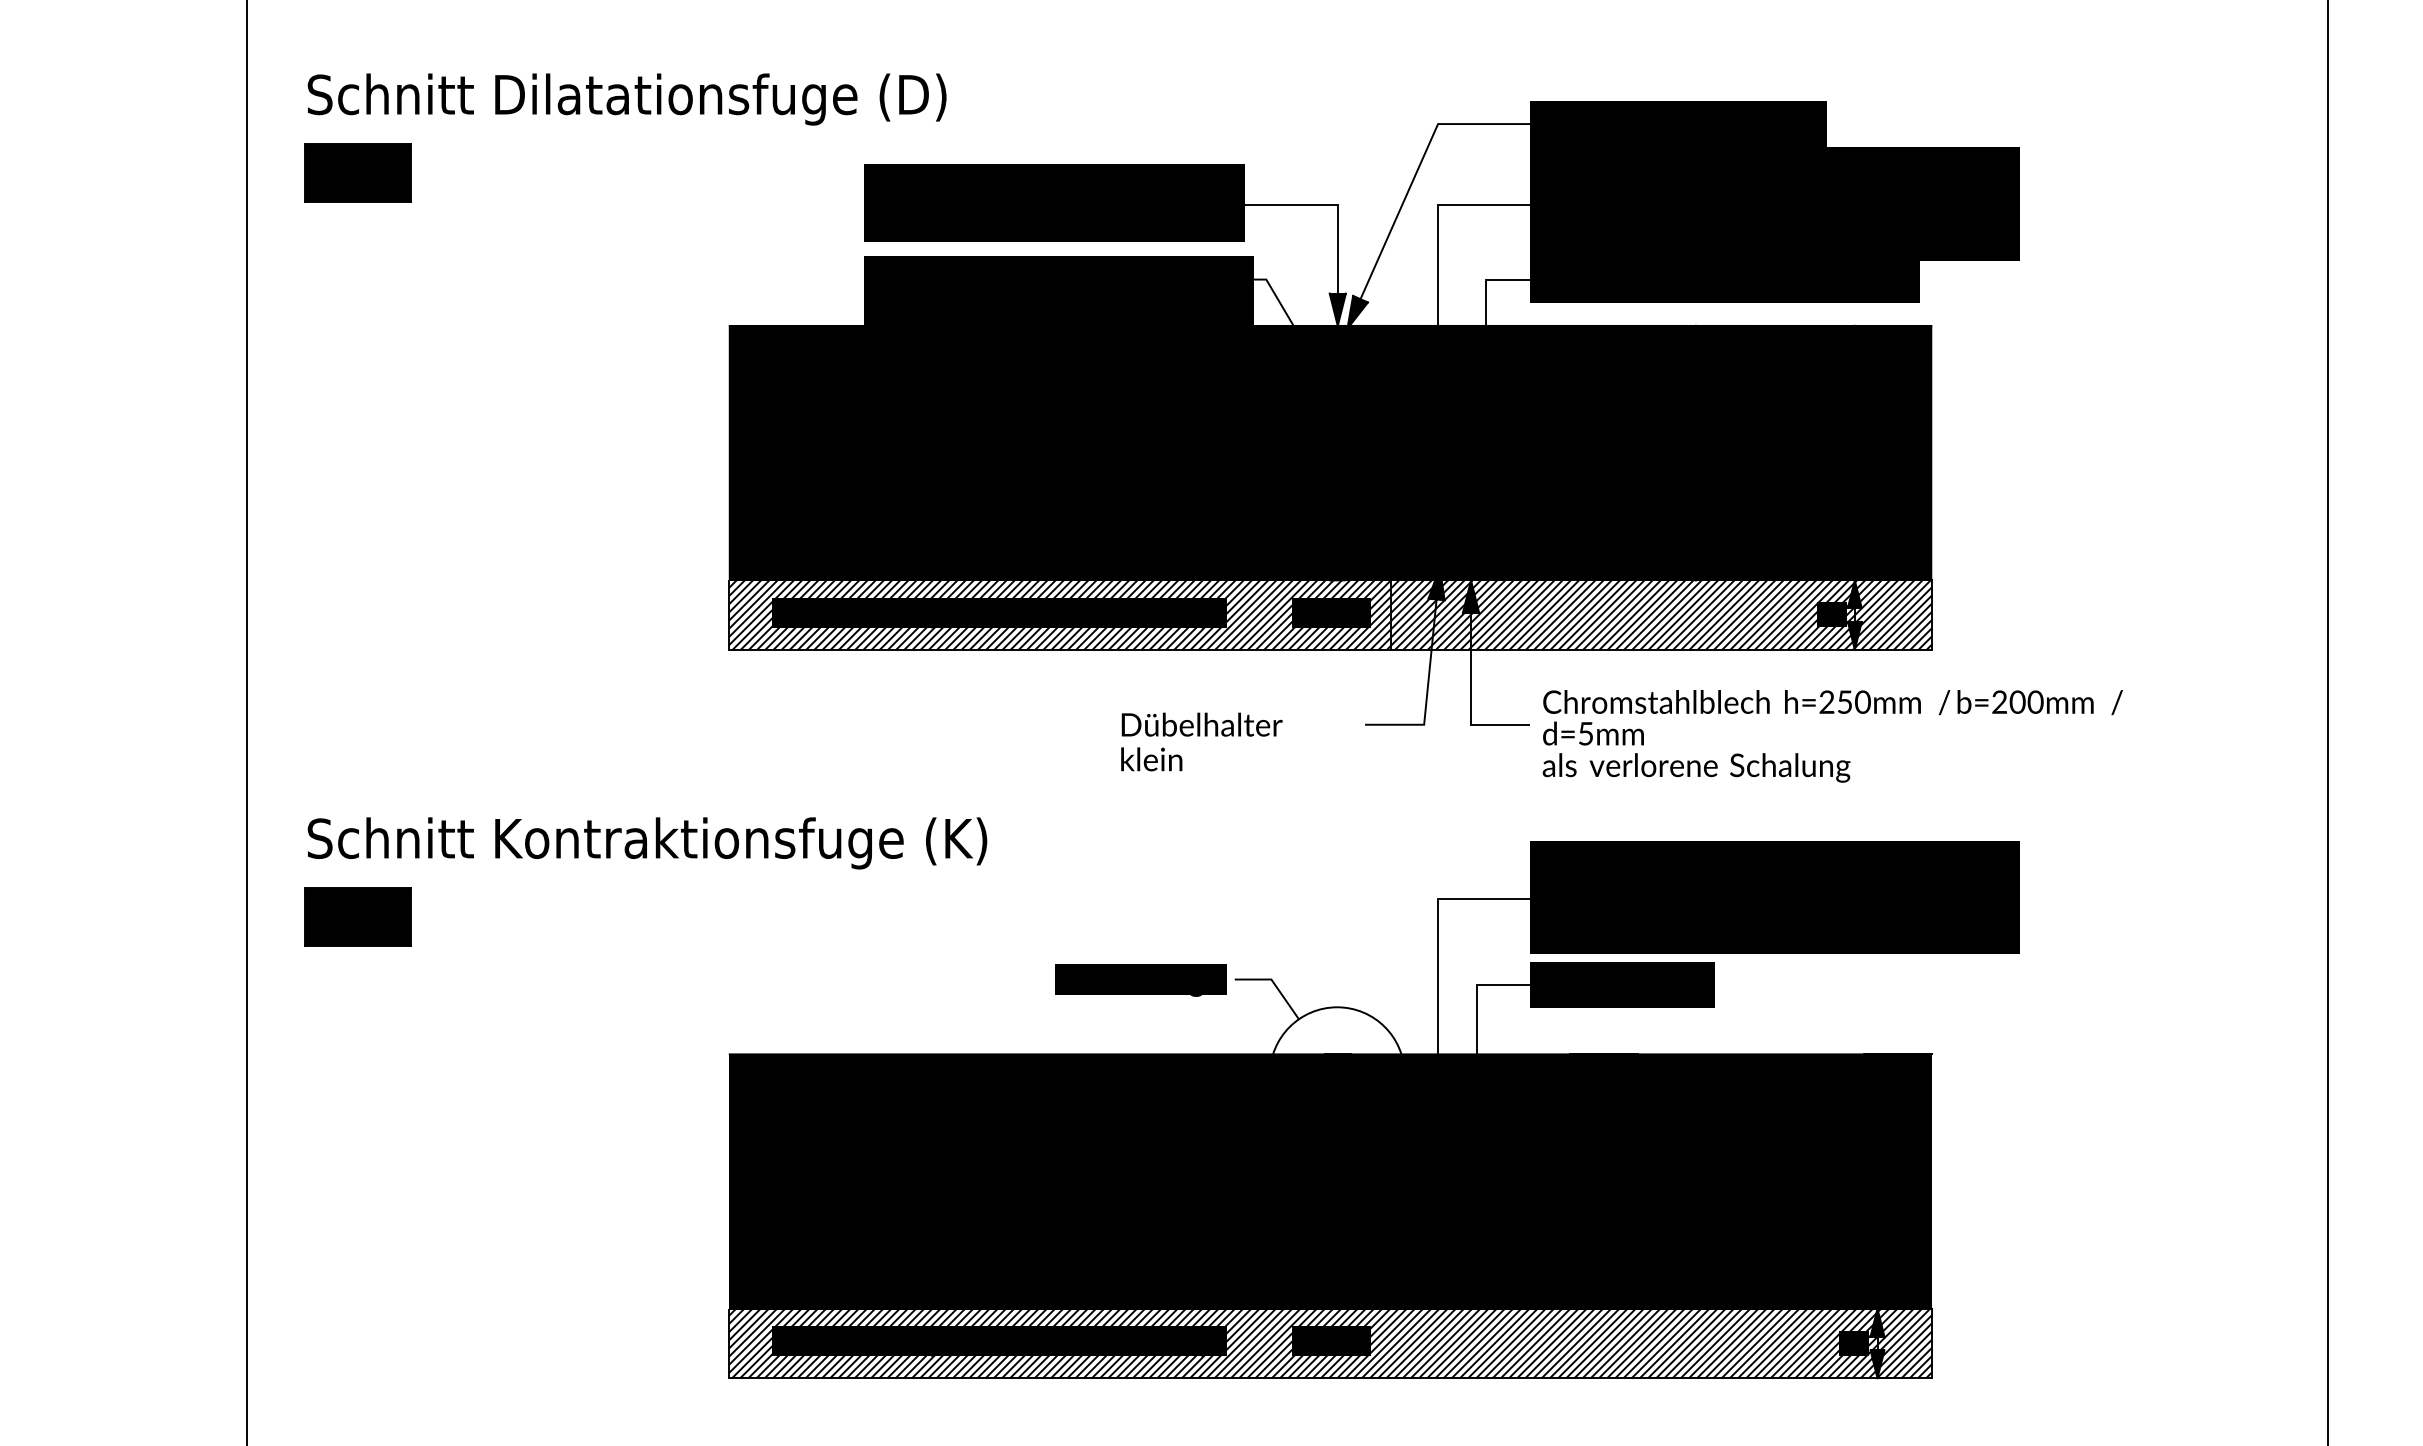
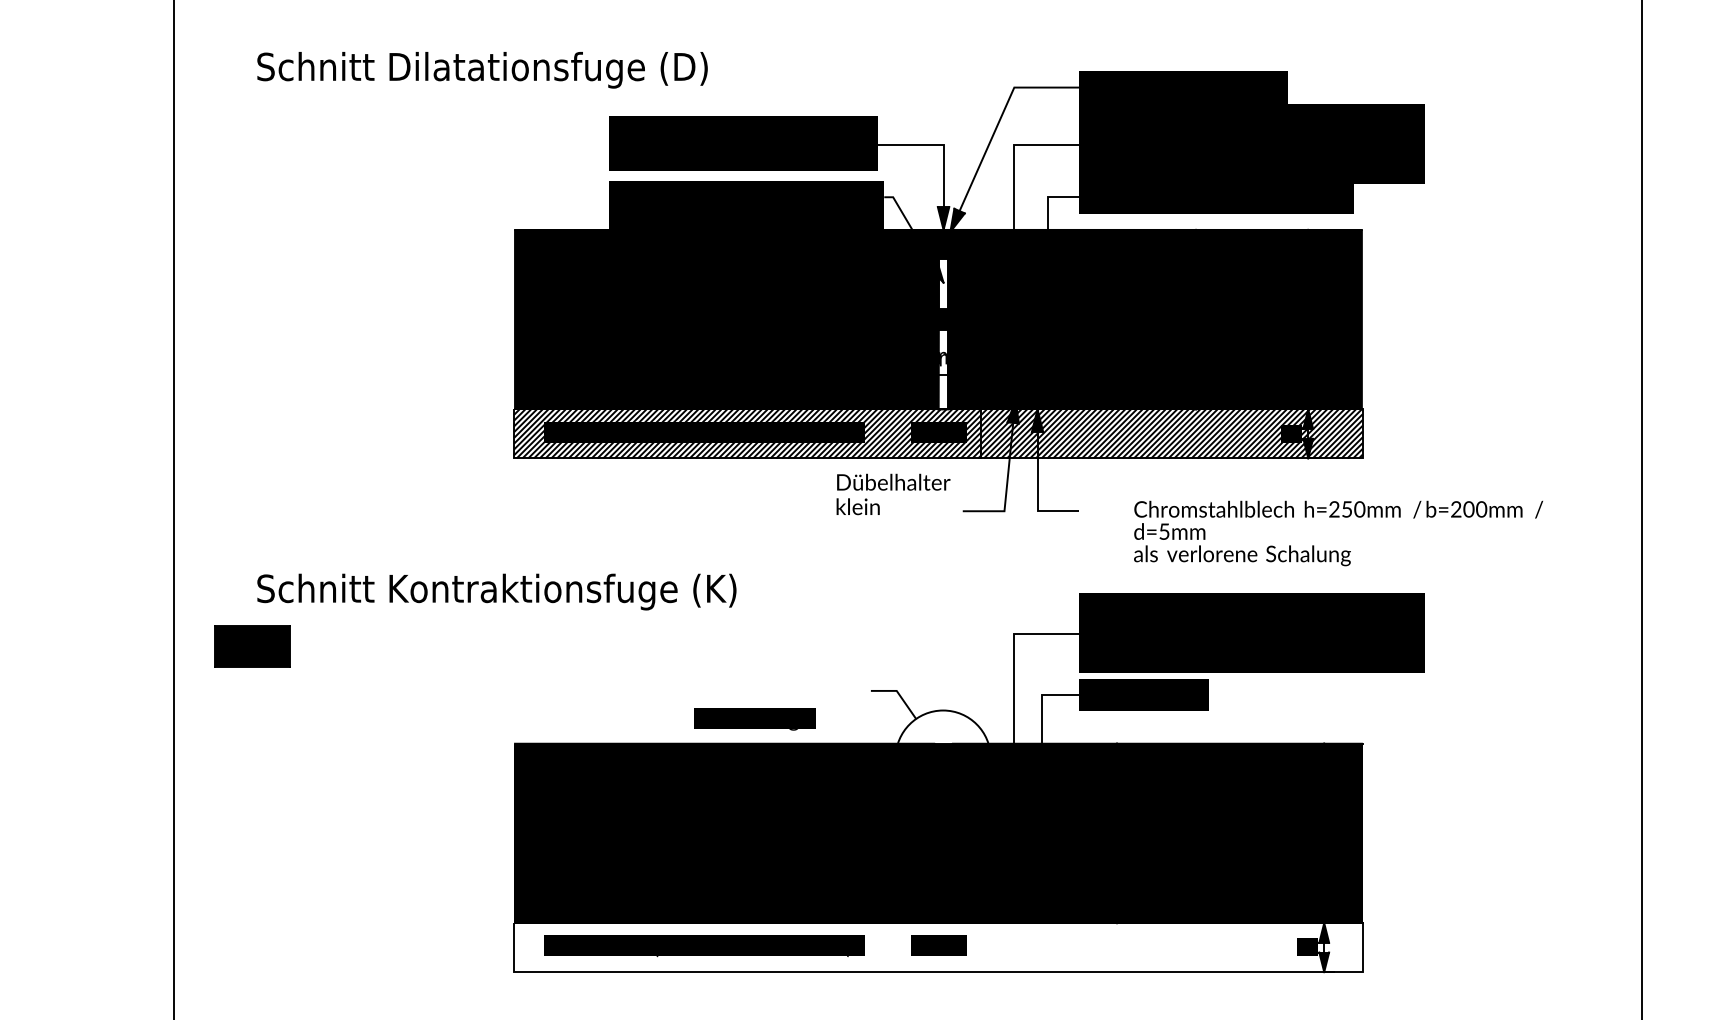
text: (626, 99) -> (482, 70), moved
part: (357, 172) -> (252, 121), removed
fill: (1337, 473) -> (943, 334), removed
text: (1832, 736) -> (1338, 533), moved
text: (1201, 741) -> (893, 494), moved
text: (647, 843) -> (496, 592), moved
text: (1140, 980) -> (754, 719), moved
hatch: (1330, 1343) -> (938, 947), removed

